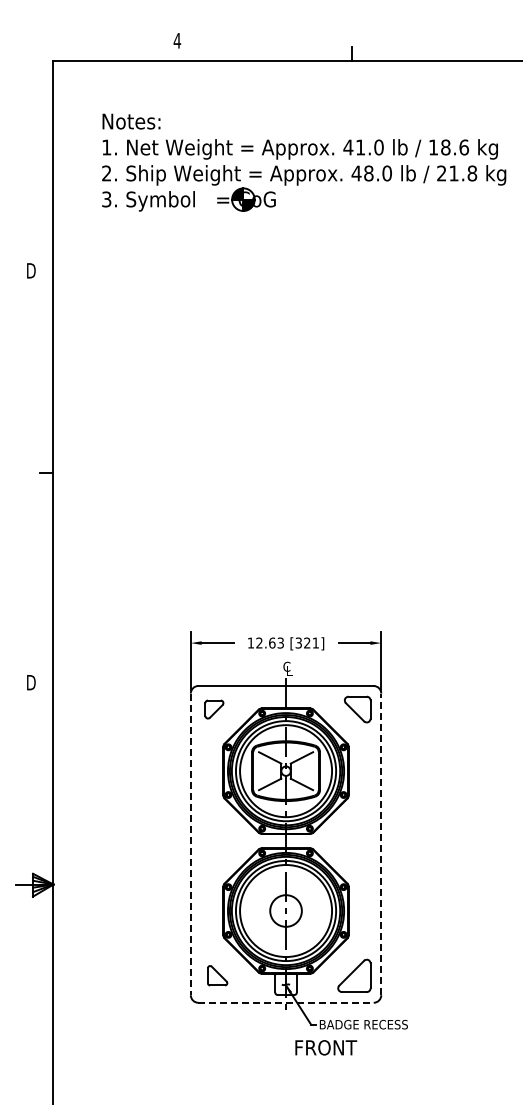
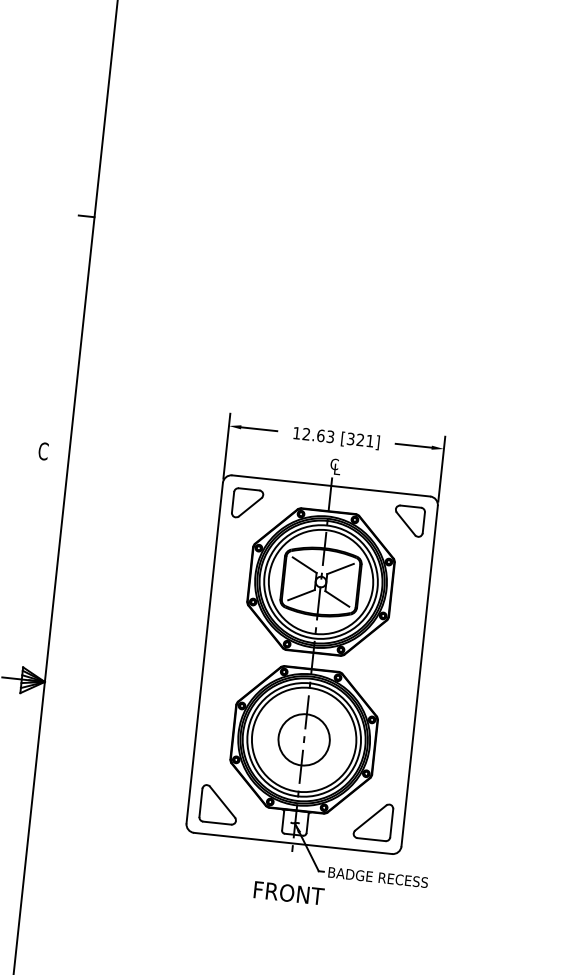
text: (30, 682) -> (43, 451), D -> C
part: (214, 709) -> (247, 503), size x1.43
line: (190, 844) -> (204, 653), dashed -> solid
line: (381, 844) -> (419, 676), dashed -> solid
circle: (285, 910) -> (303, 739), size x1.43
part: (217, 975) -> (219, 804), size x1.67
line: (286, 1002) -> (293, 843), dashed -> solid
text: (326, 1047) -> (289, 892), moved

